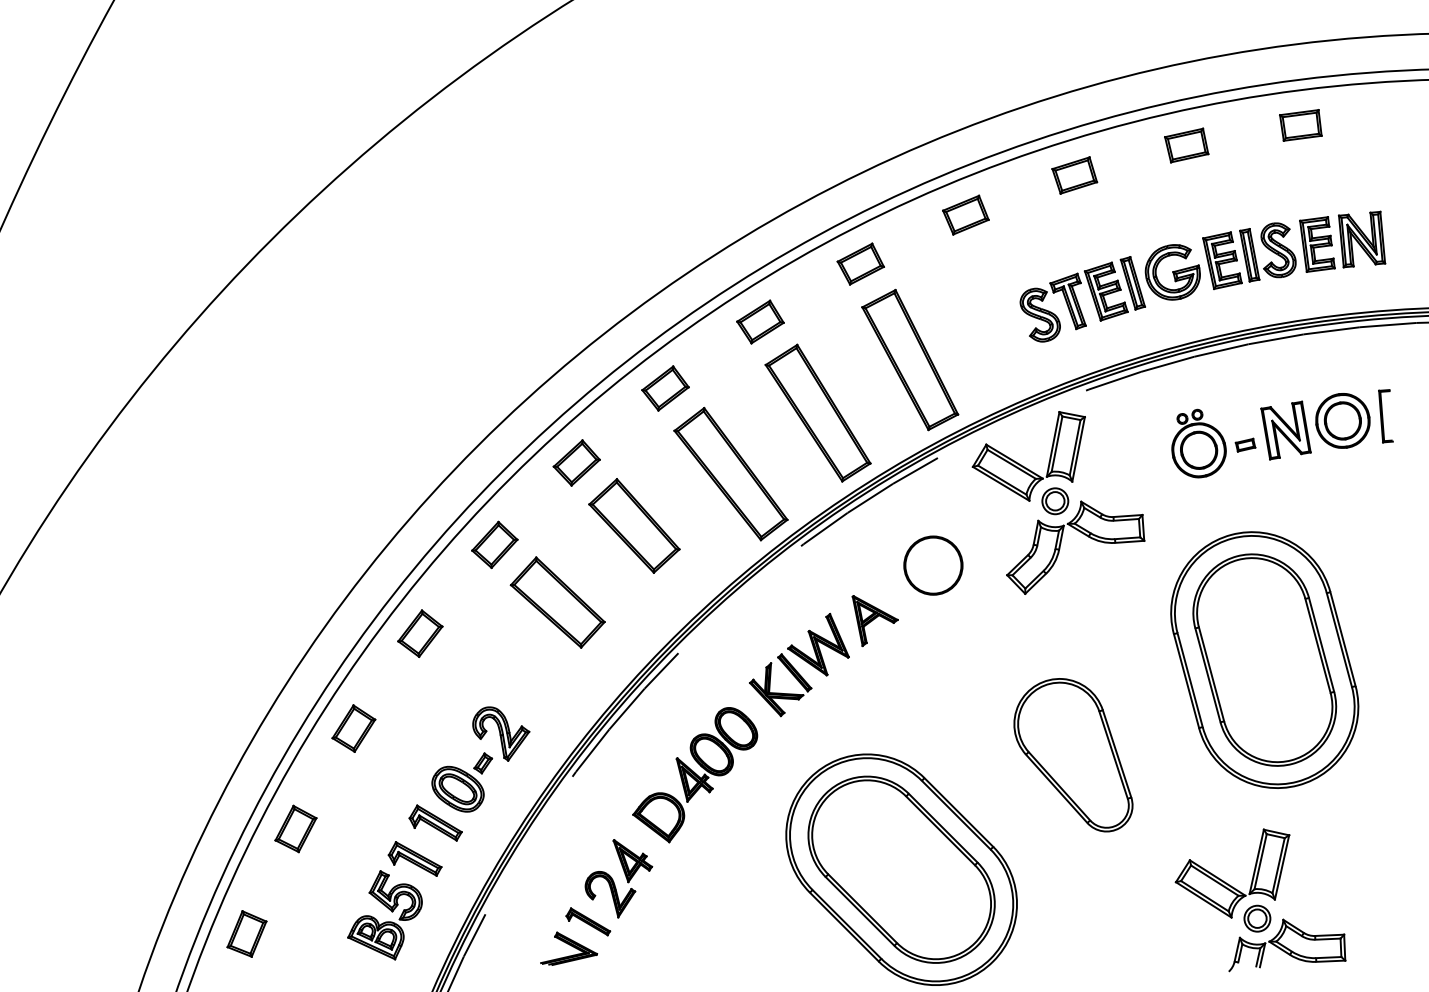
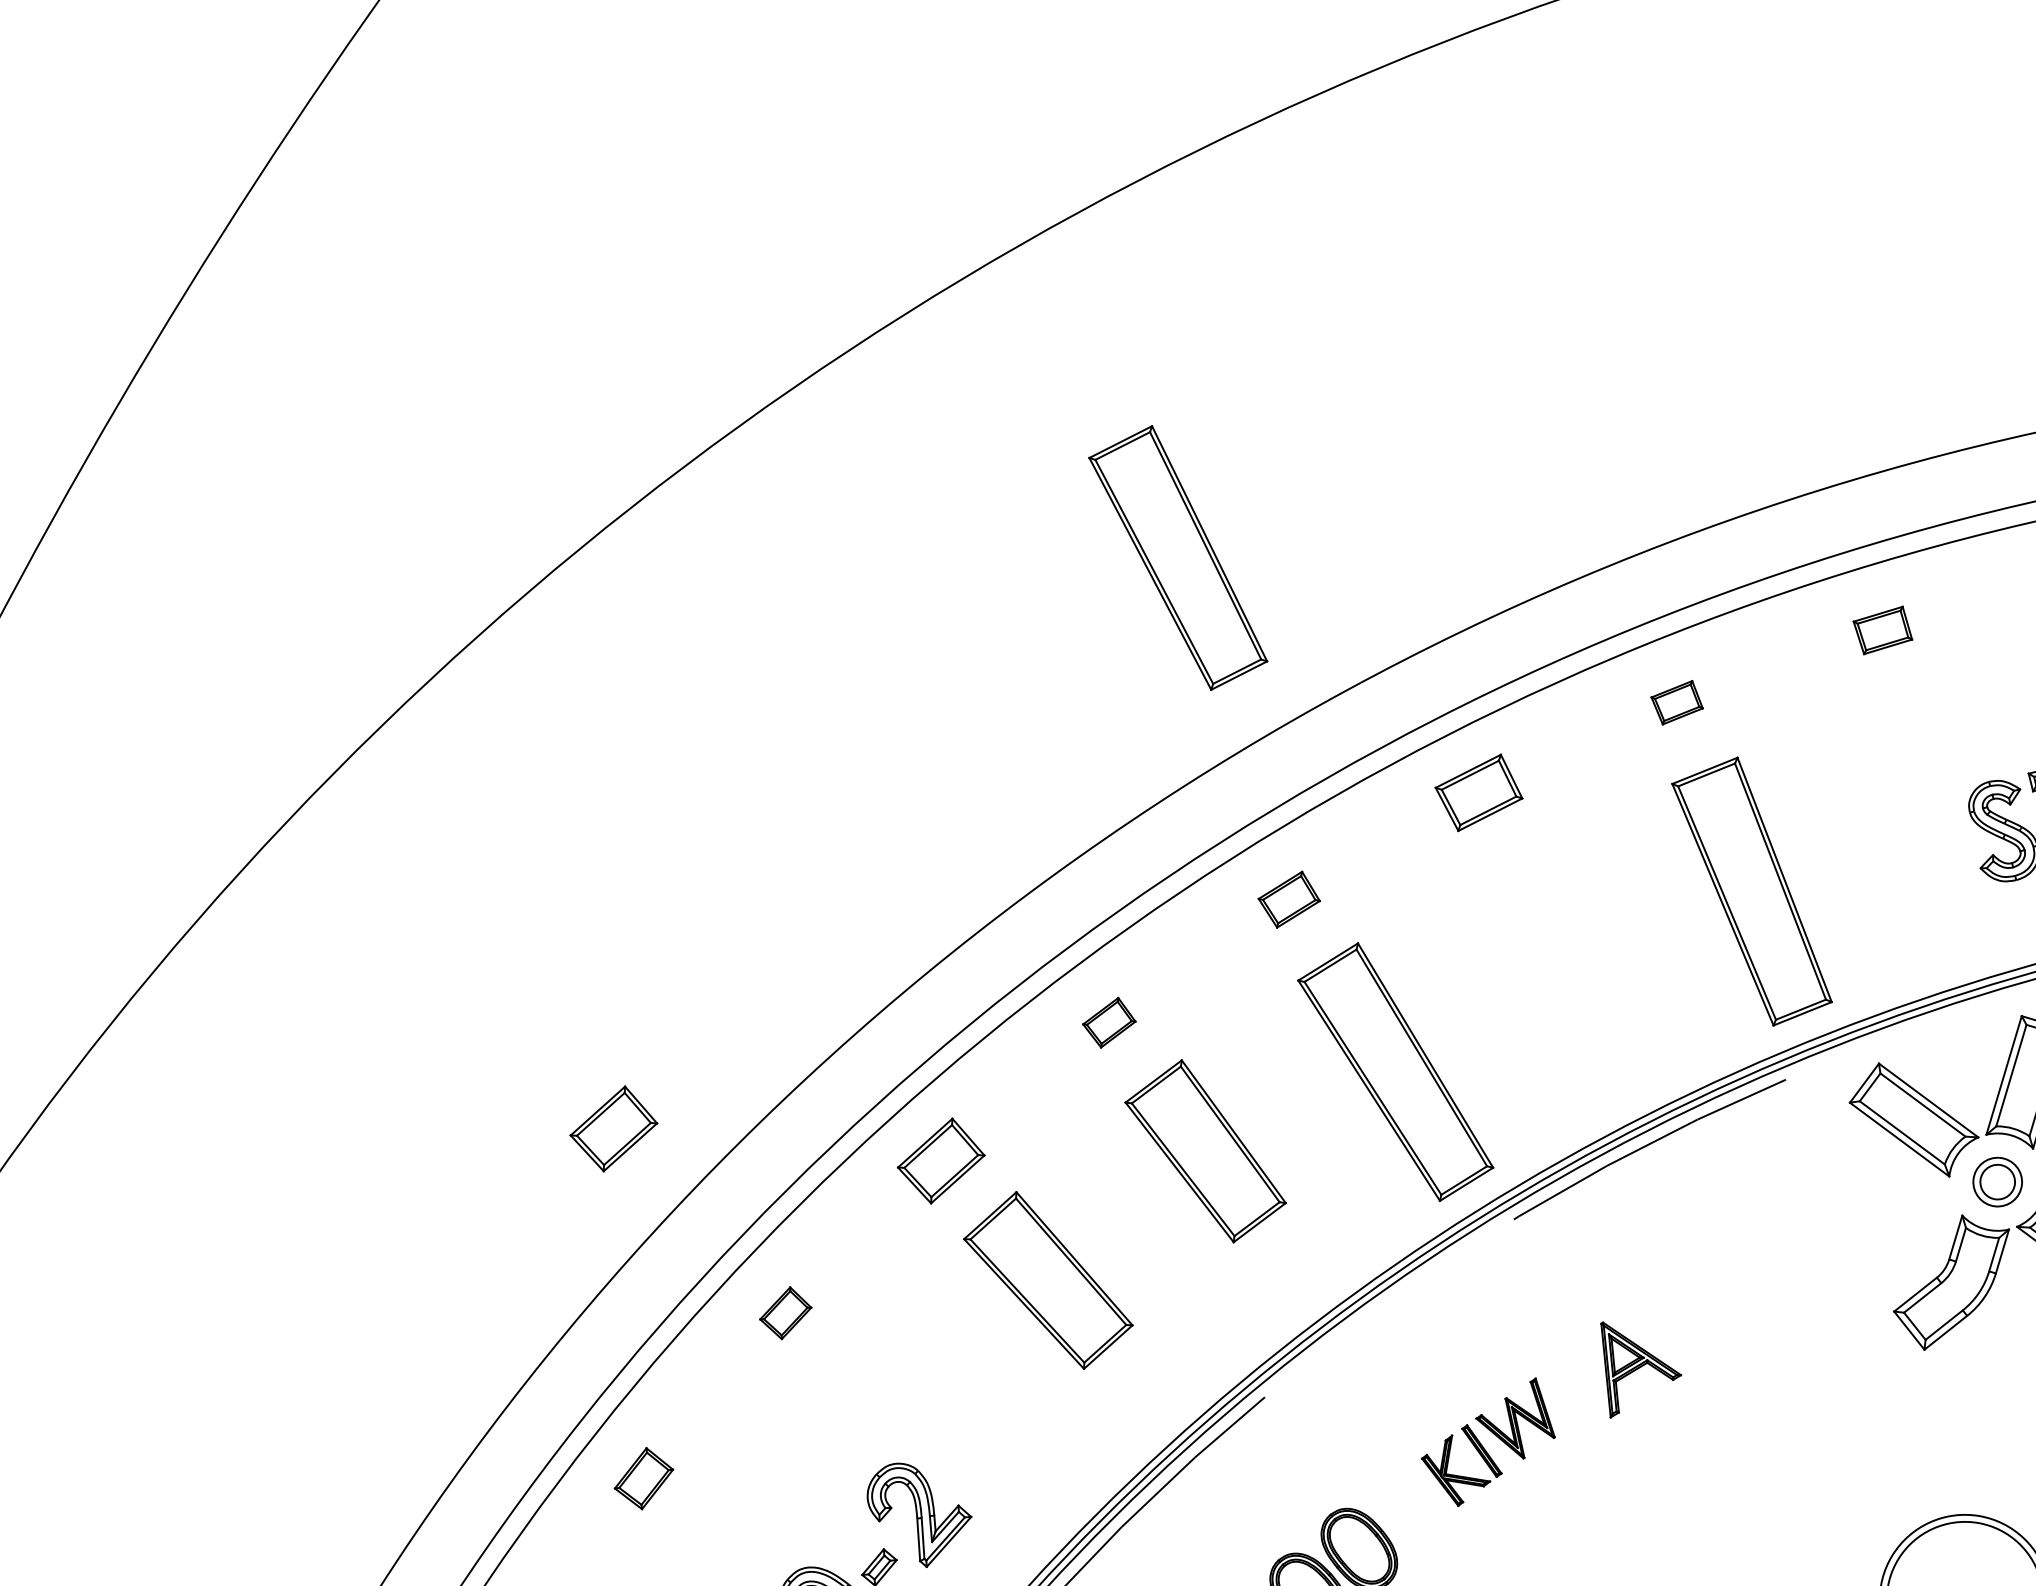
part: (965, 214) -> (1882, 629), size x0.7
part: (860, 263) -> (1676, 701), size x0.6
part: (665, 388) -> (1289, 899), size x0.7
part: (817, 412) -> (1177, 556), moved
part: (576, 462) -> (1109, 1021), size x0.6
part: (319, 544) -> (613, 1128), added
circle: (933, 565) -> (1758, 1279), removed
part: (420, 633) -> (785, 1313), size x0.6
part: (799, 664) -> (1489, 1440), size x0.7
part: (353, 728) -> (643, 1478), size x0.7

